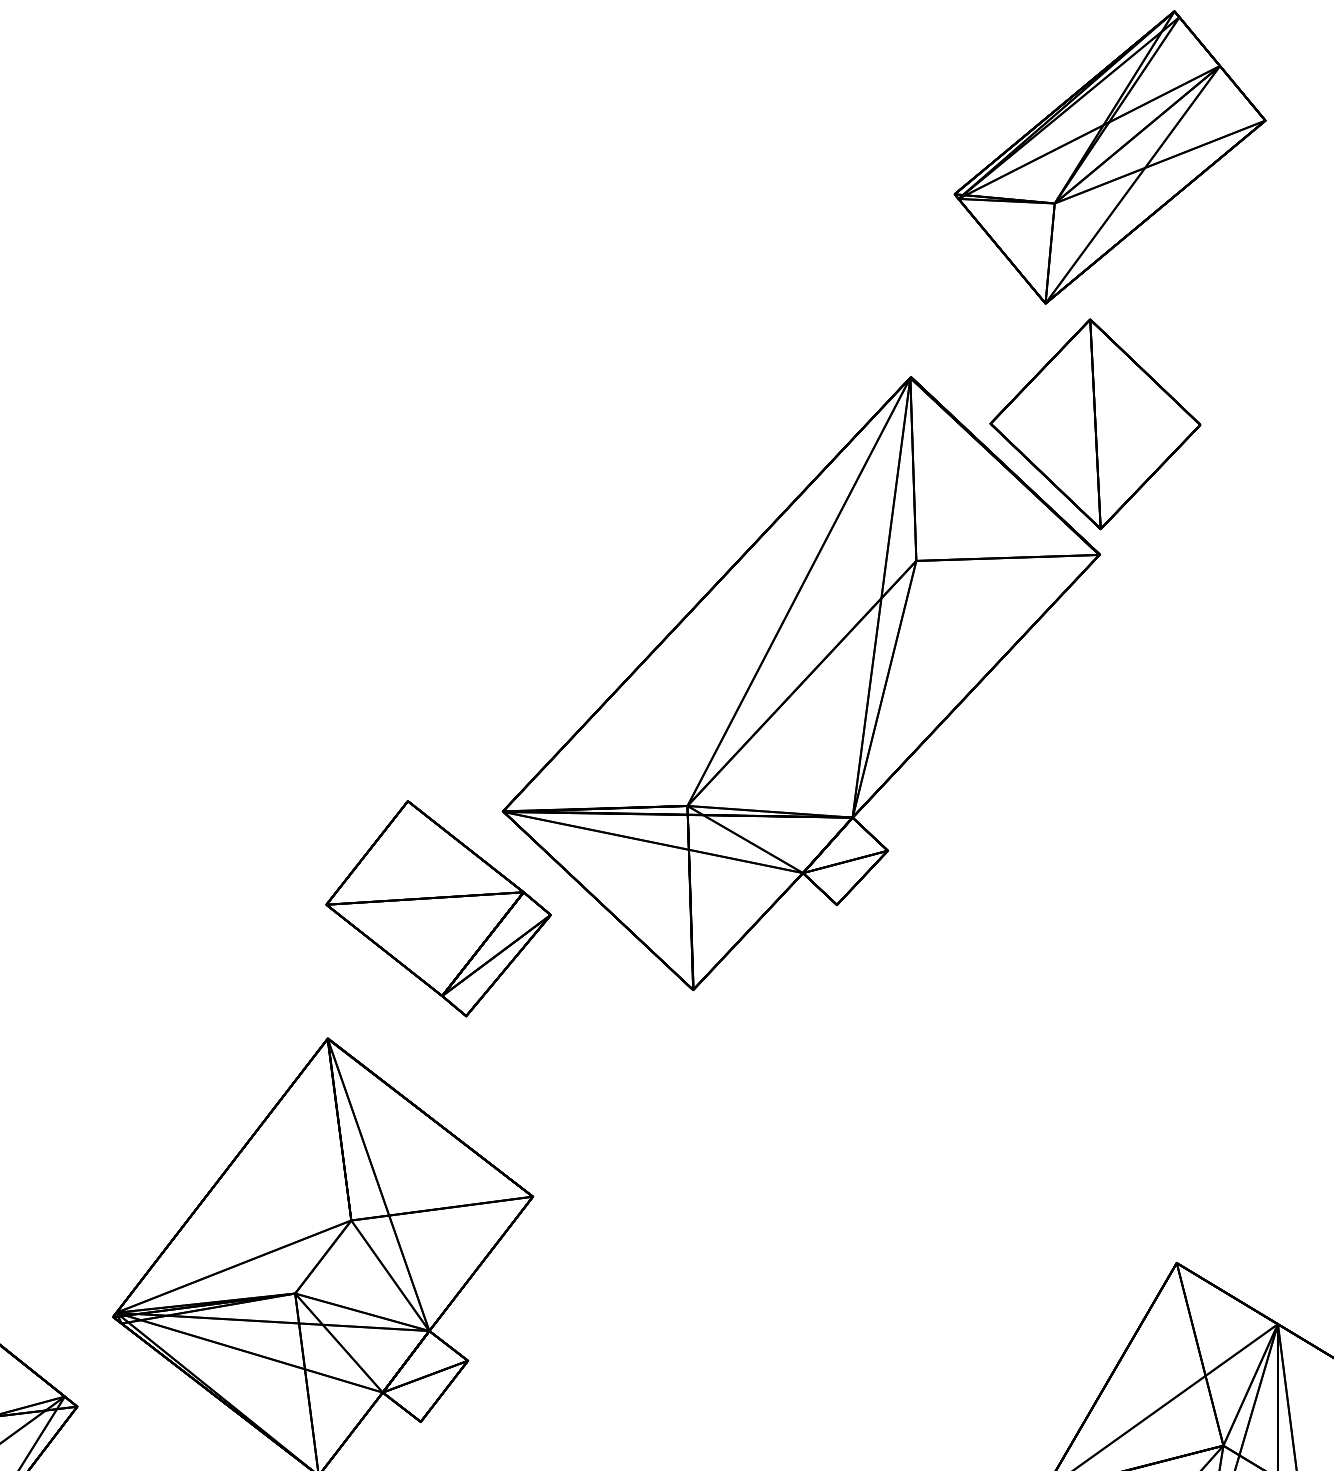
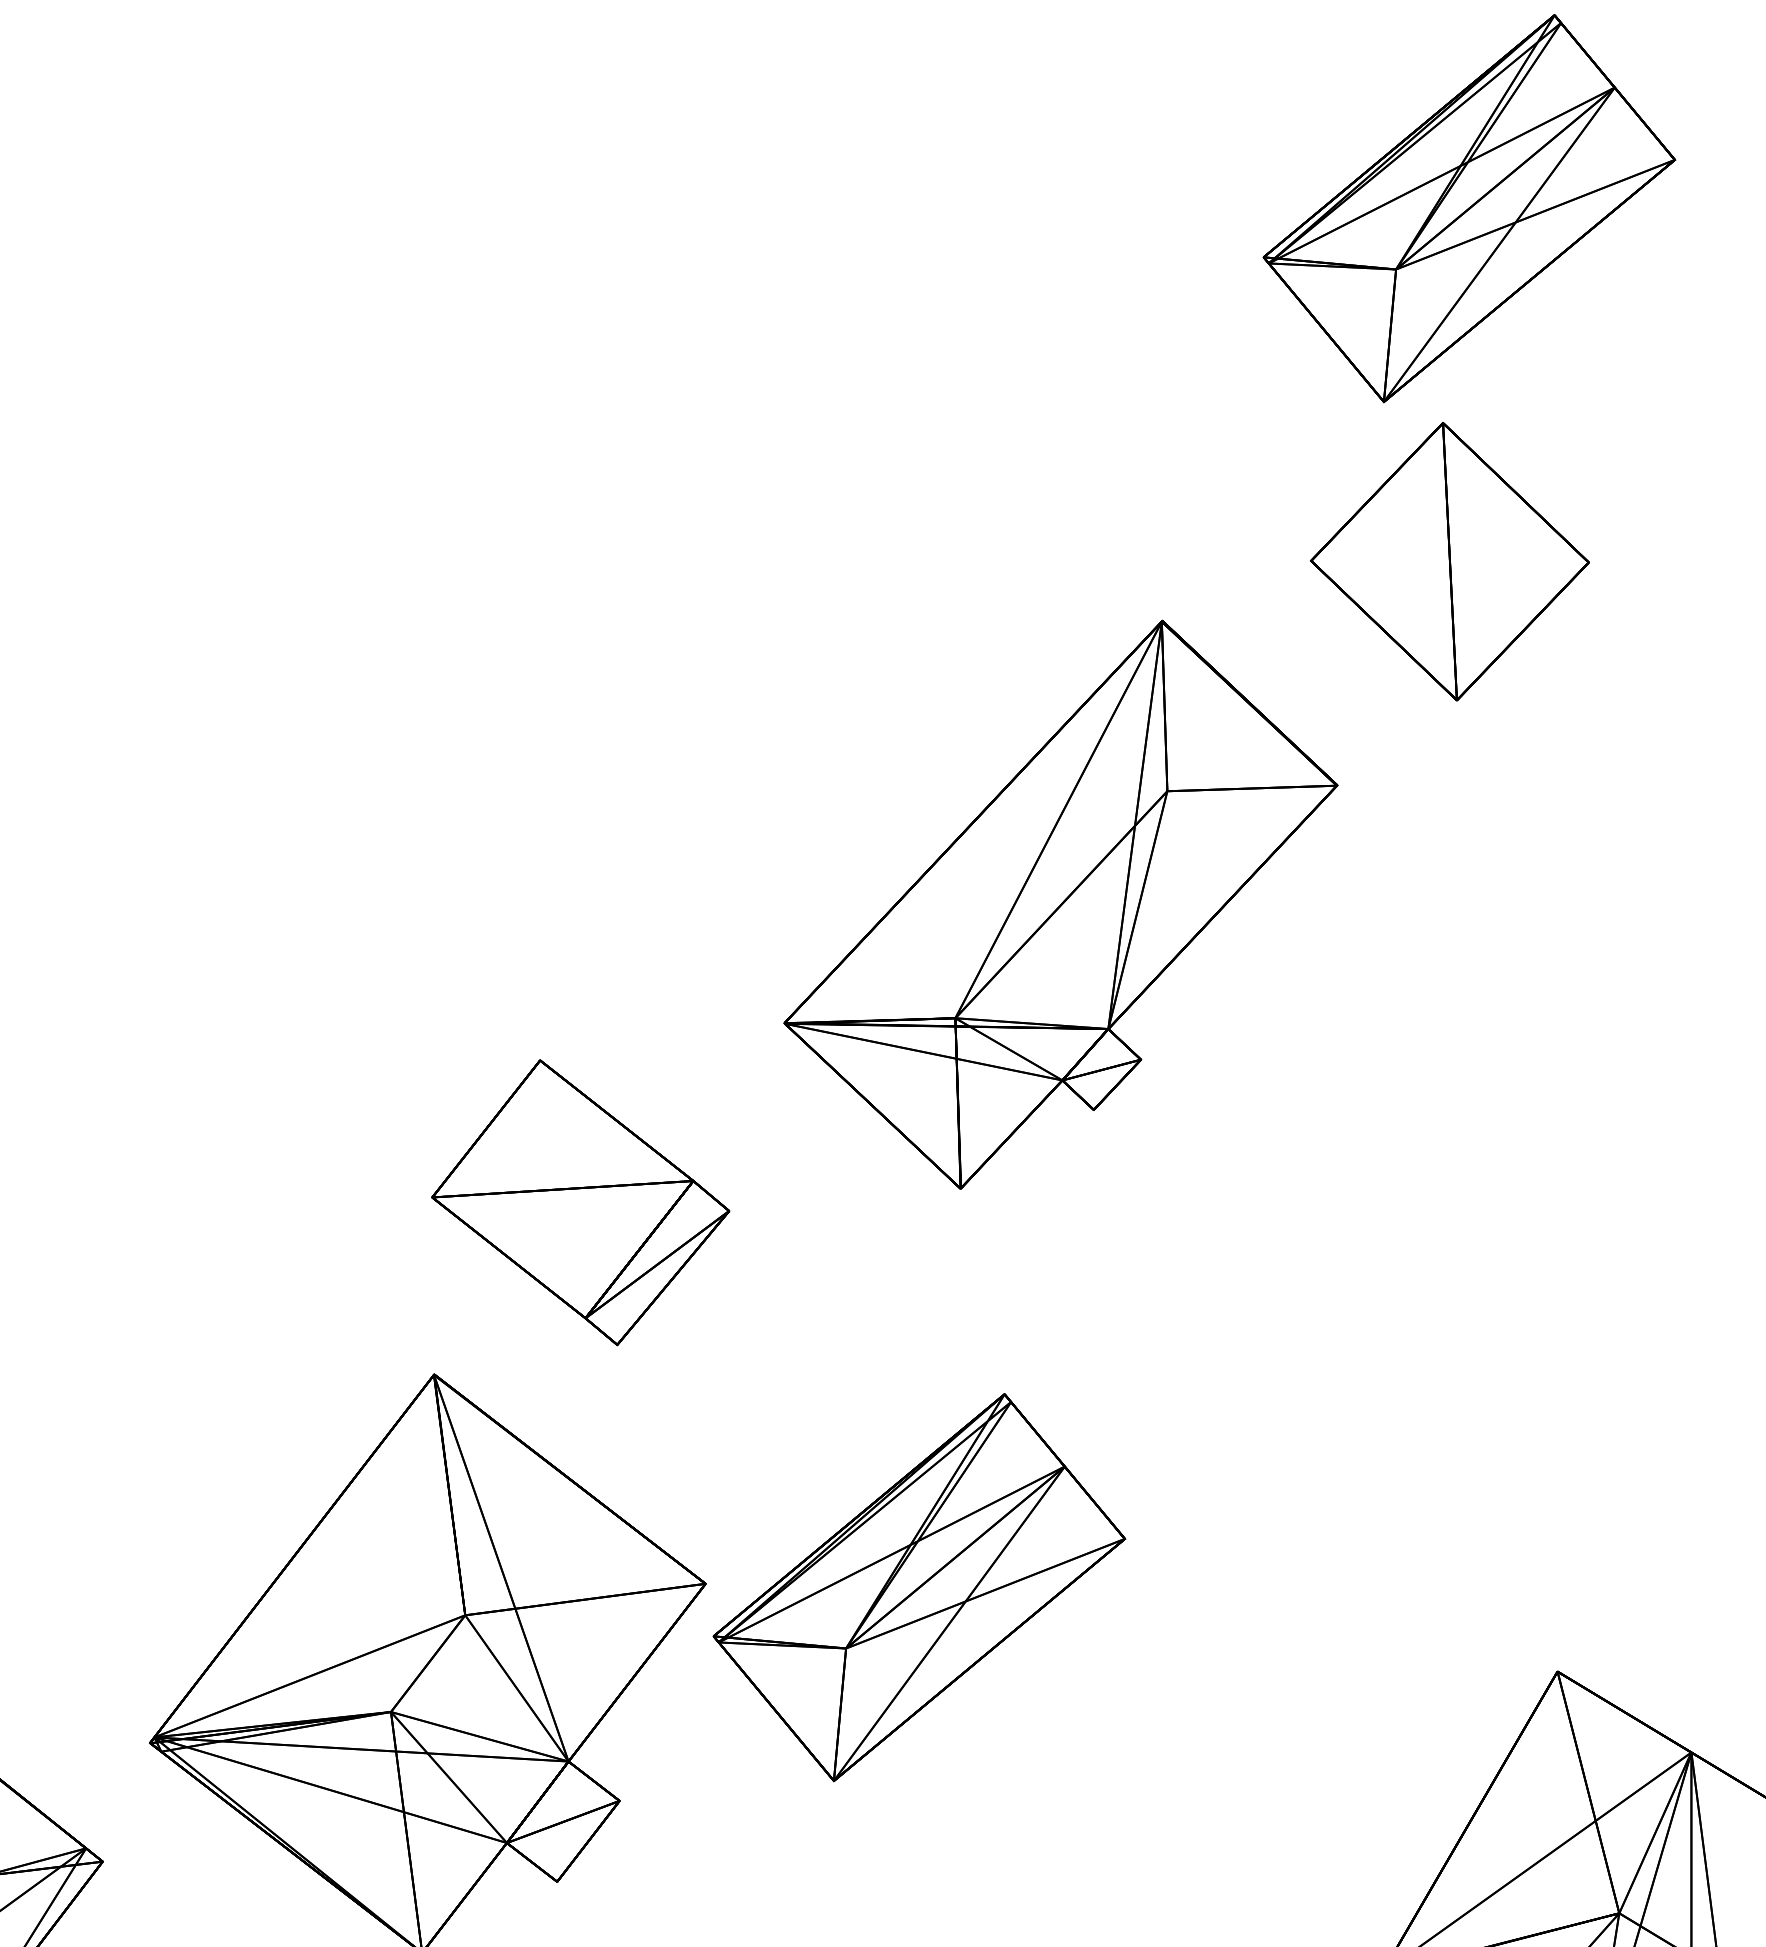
part: (801, 683) -> (1060, 904), size x0.7
part: (694, 1199) -> (919, 1587), added

